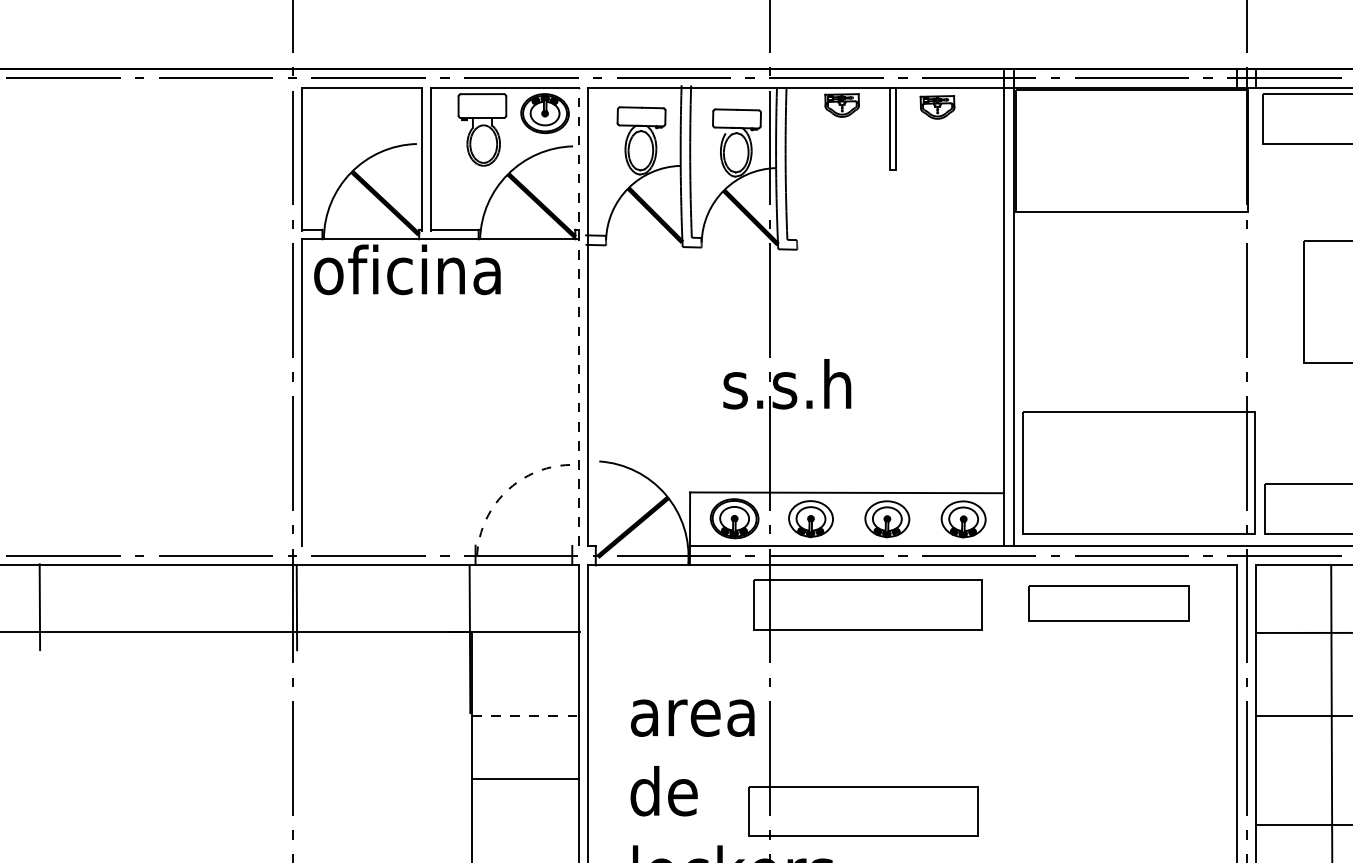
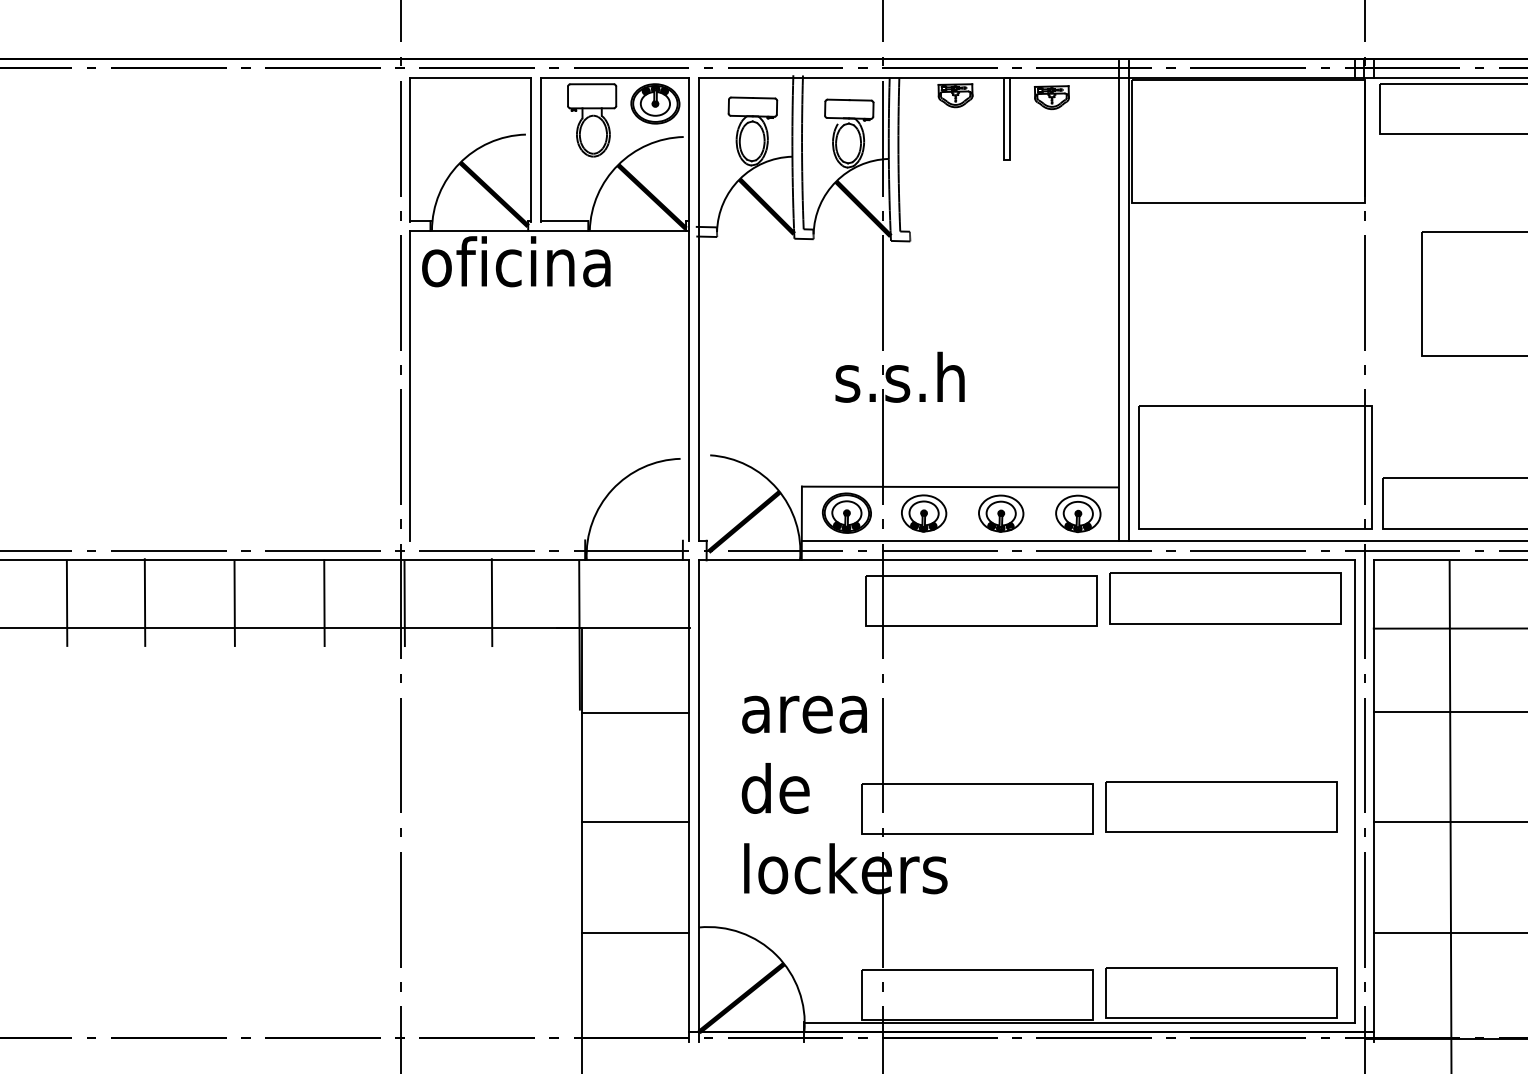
line: (578, 316) -> (689, 308), dashed -> solid
arc: (502, 495) -> (612, 489), dashed -> solid
part: (1109, 603) -> (1225, 598), size x1.43
line: (382, 607) -> (491, 602), added
line: (128, 608) -> (234, 603), added
line: (217, 608) -> (324, 603), added
line: (525, 715) -> (635, 712), dashed -> solid
line: (525, 779) -> (635, 822), moved
part: (1105, 809) -> (1221, 806), added

